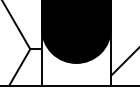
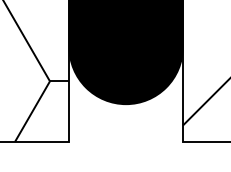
line: (76, 85) -> (126, 141), removed

